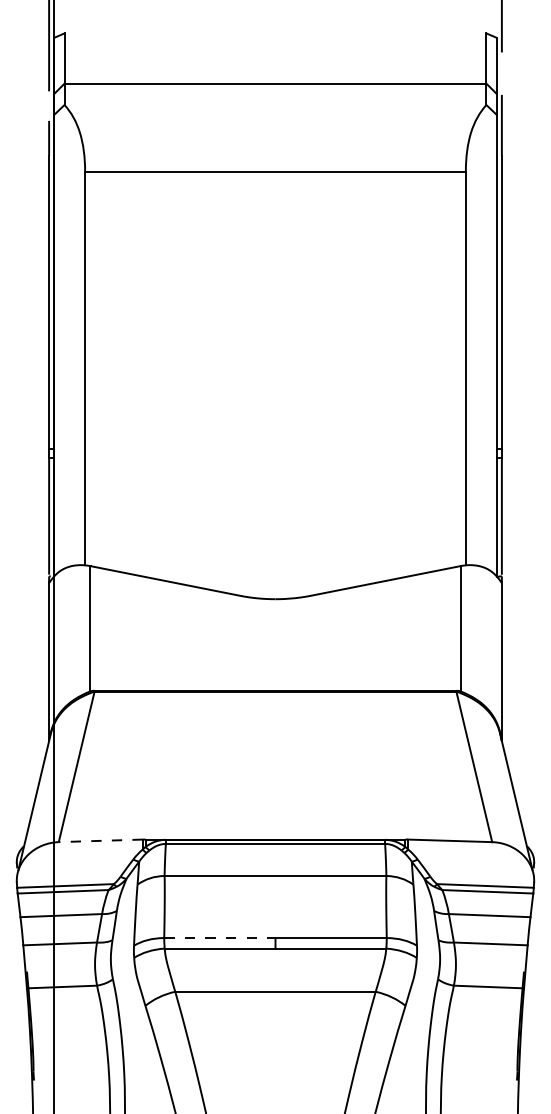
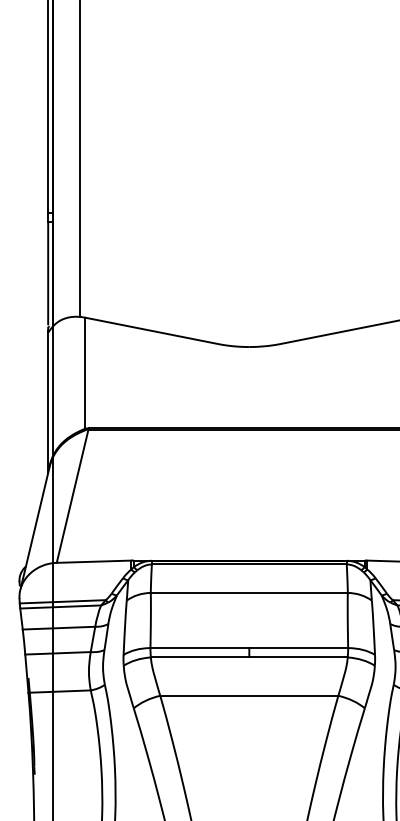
line: (100, 840) -> (93, 561), dashed -> solid
line: (219, 938) -> (199, 648), dashed -> solid

